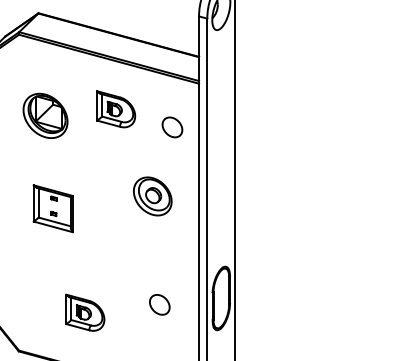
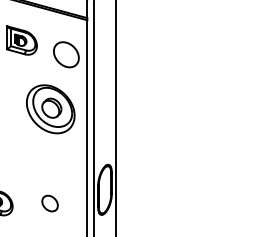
part: (172, 127) -> (66, 54), size x1.6
part: (152, 196) -> (50, 109), size x1.6
part: (159, 304) -> (49, 203), moved

